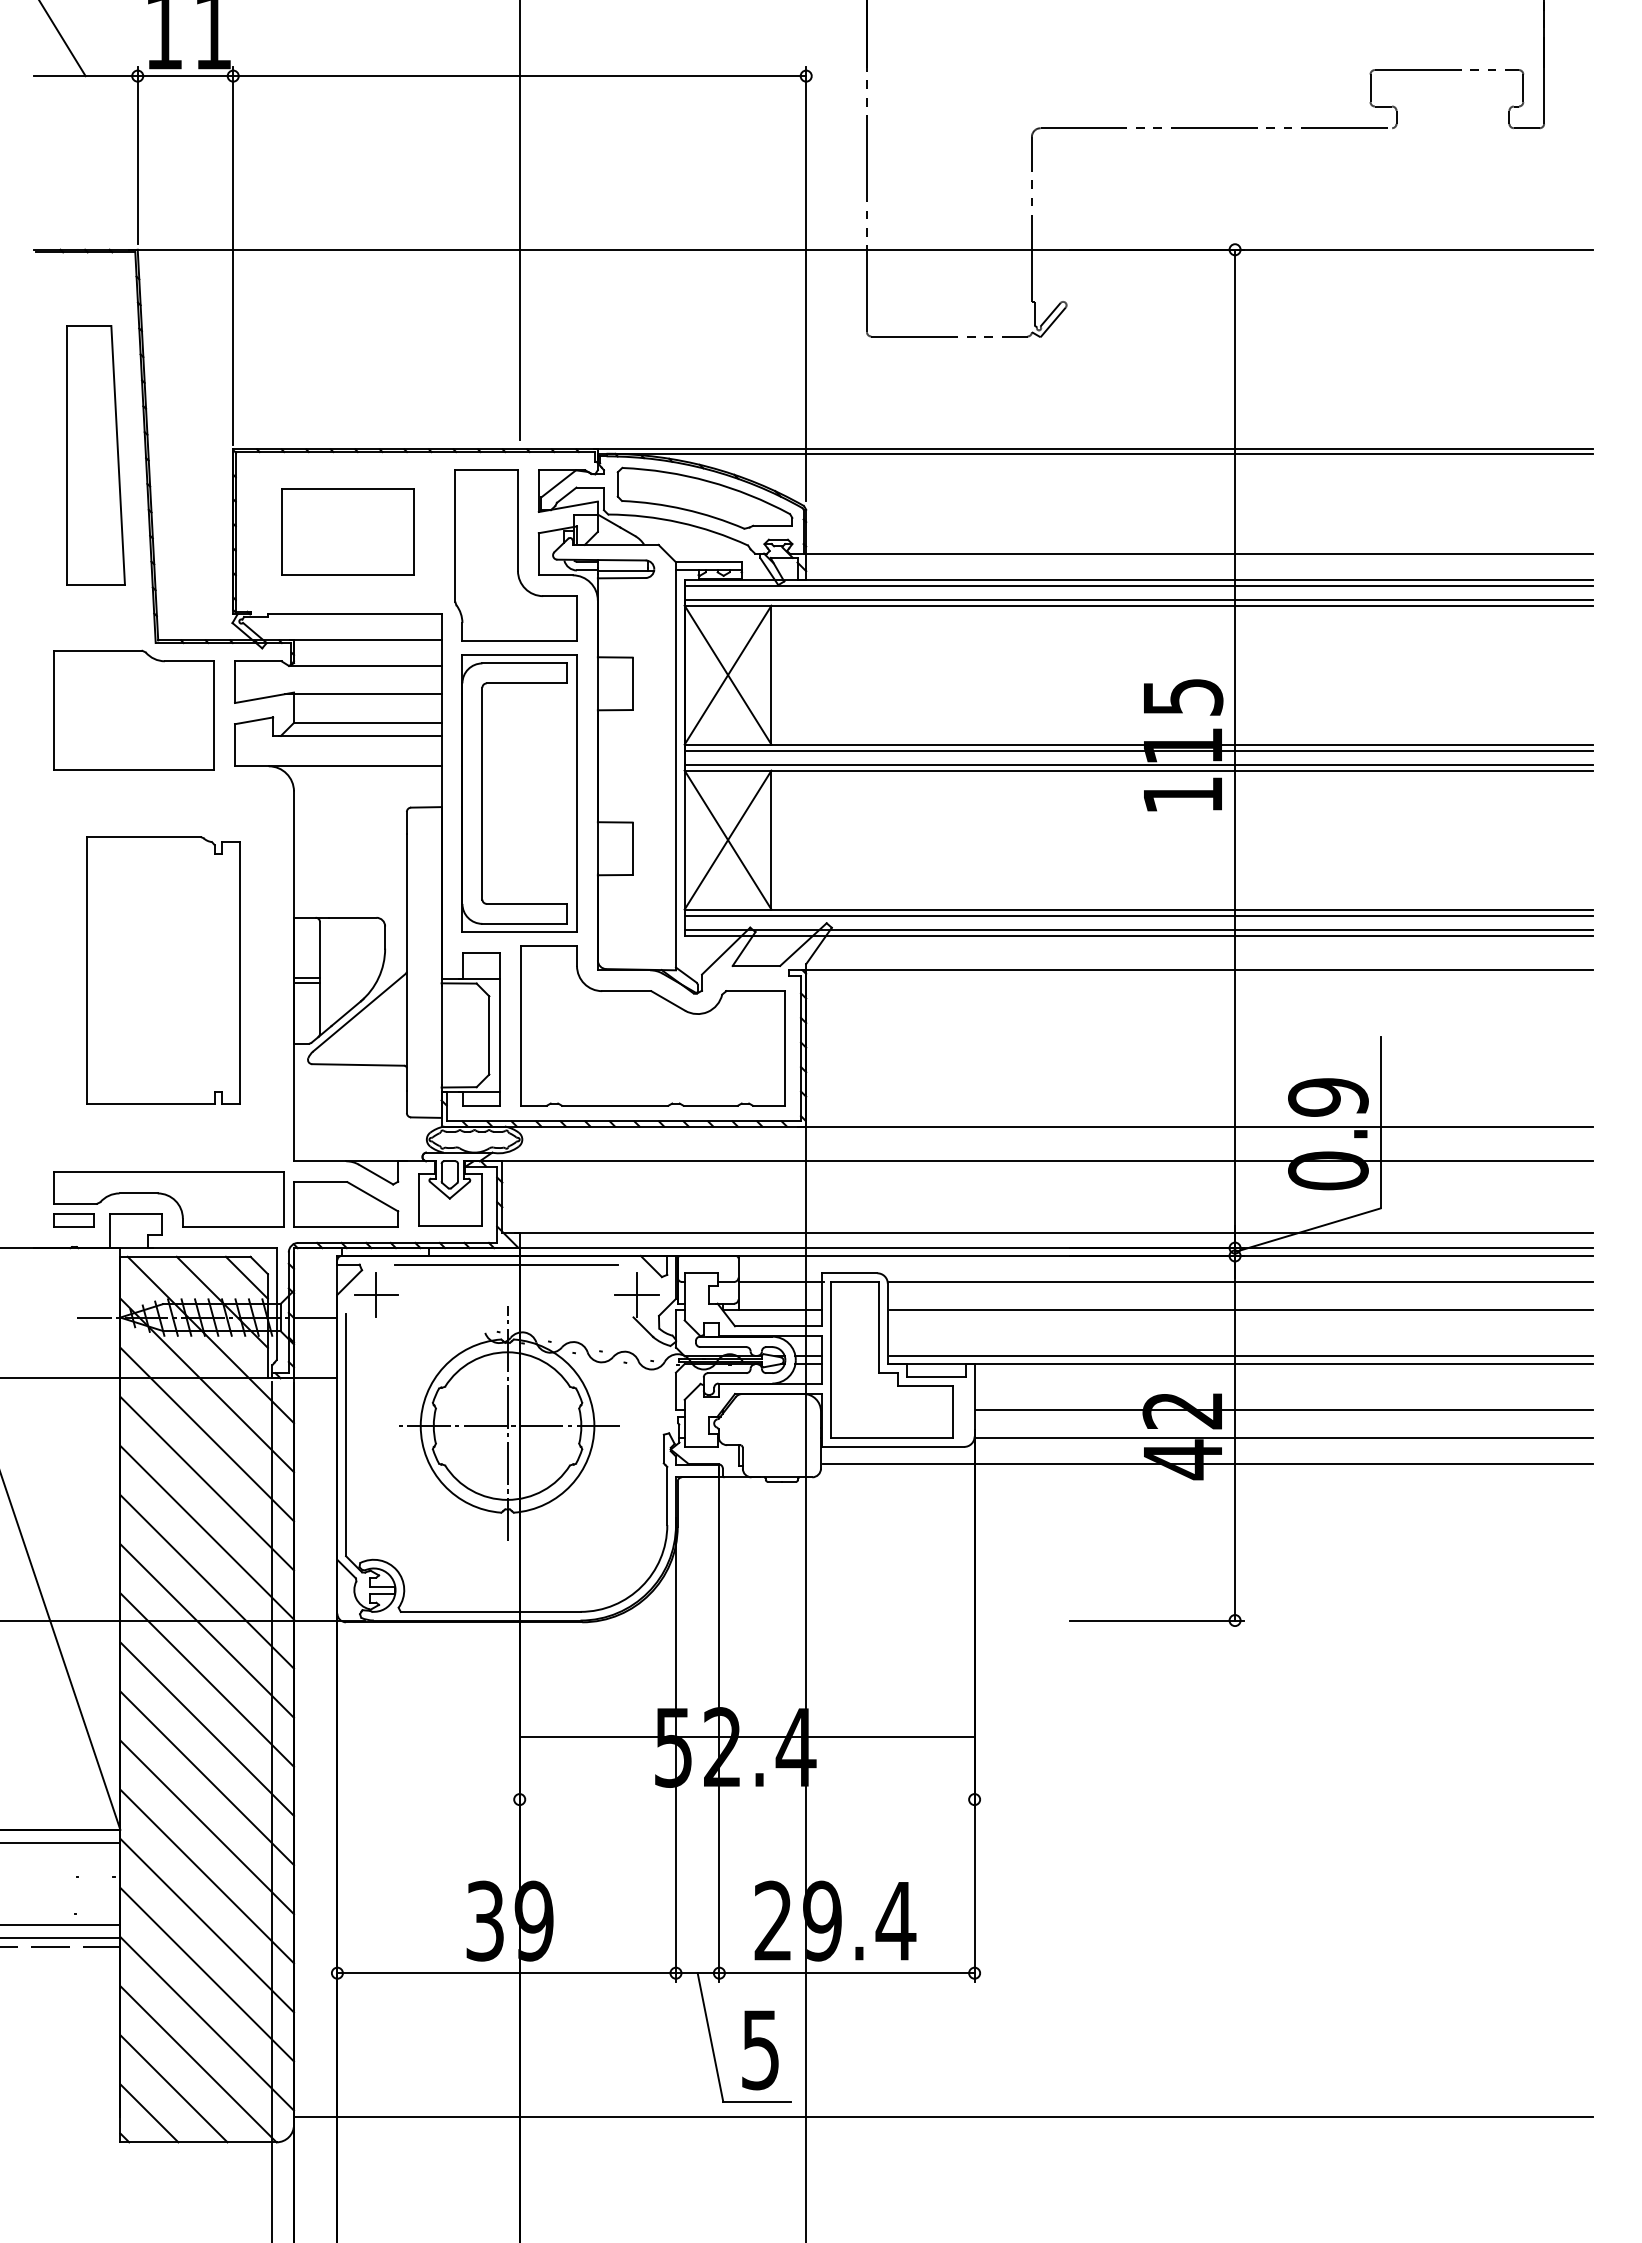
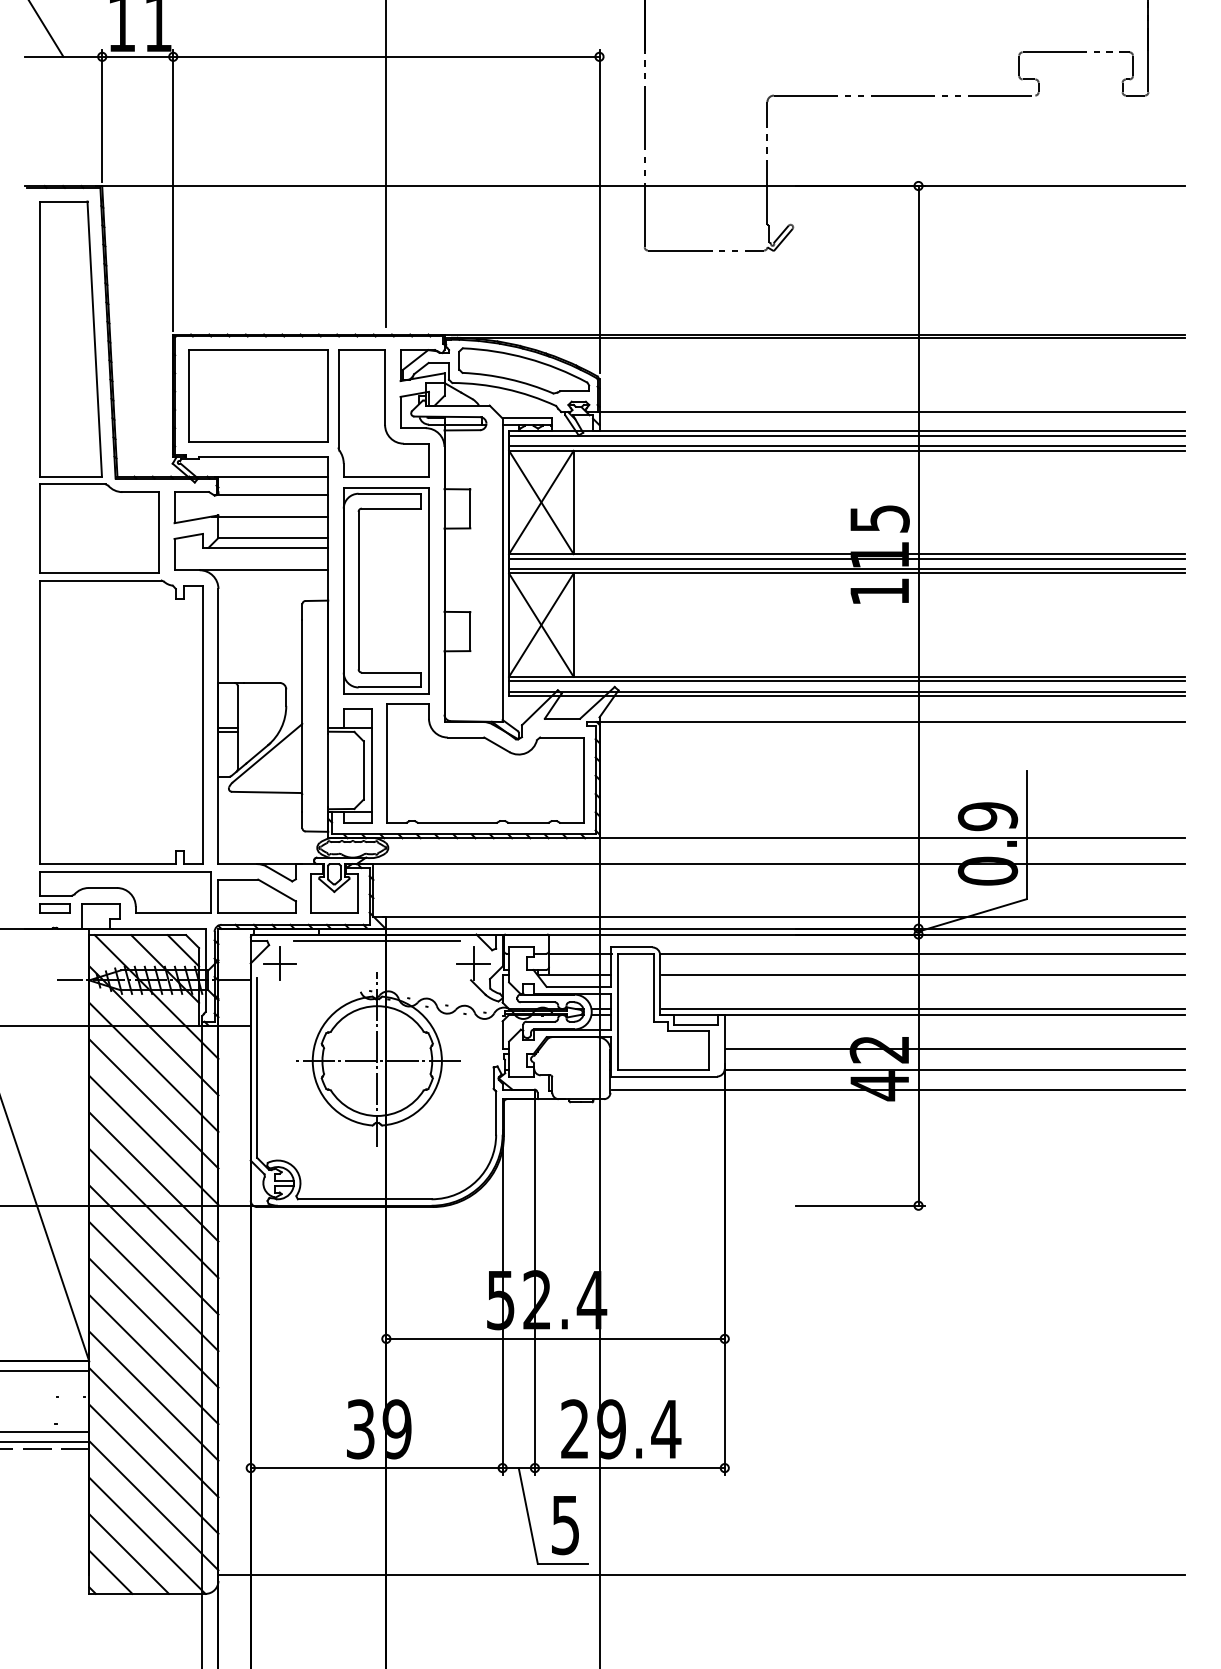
part: (95, 455) -> (70, 339), size x1.43
part: (347, 531) -> (258, 395), size x1.43
part: (163, 970) -> (121, 722), size x1.43
line: (746, 1736) -> (555, 1338), moved

